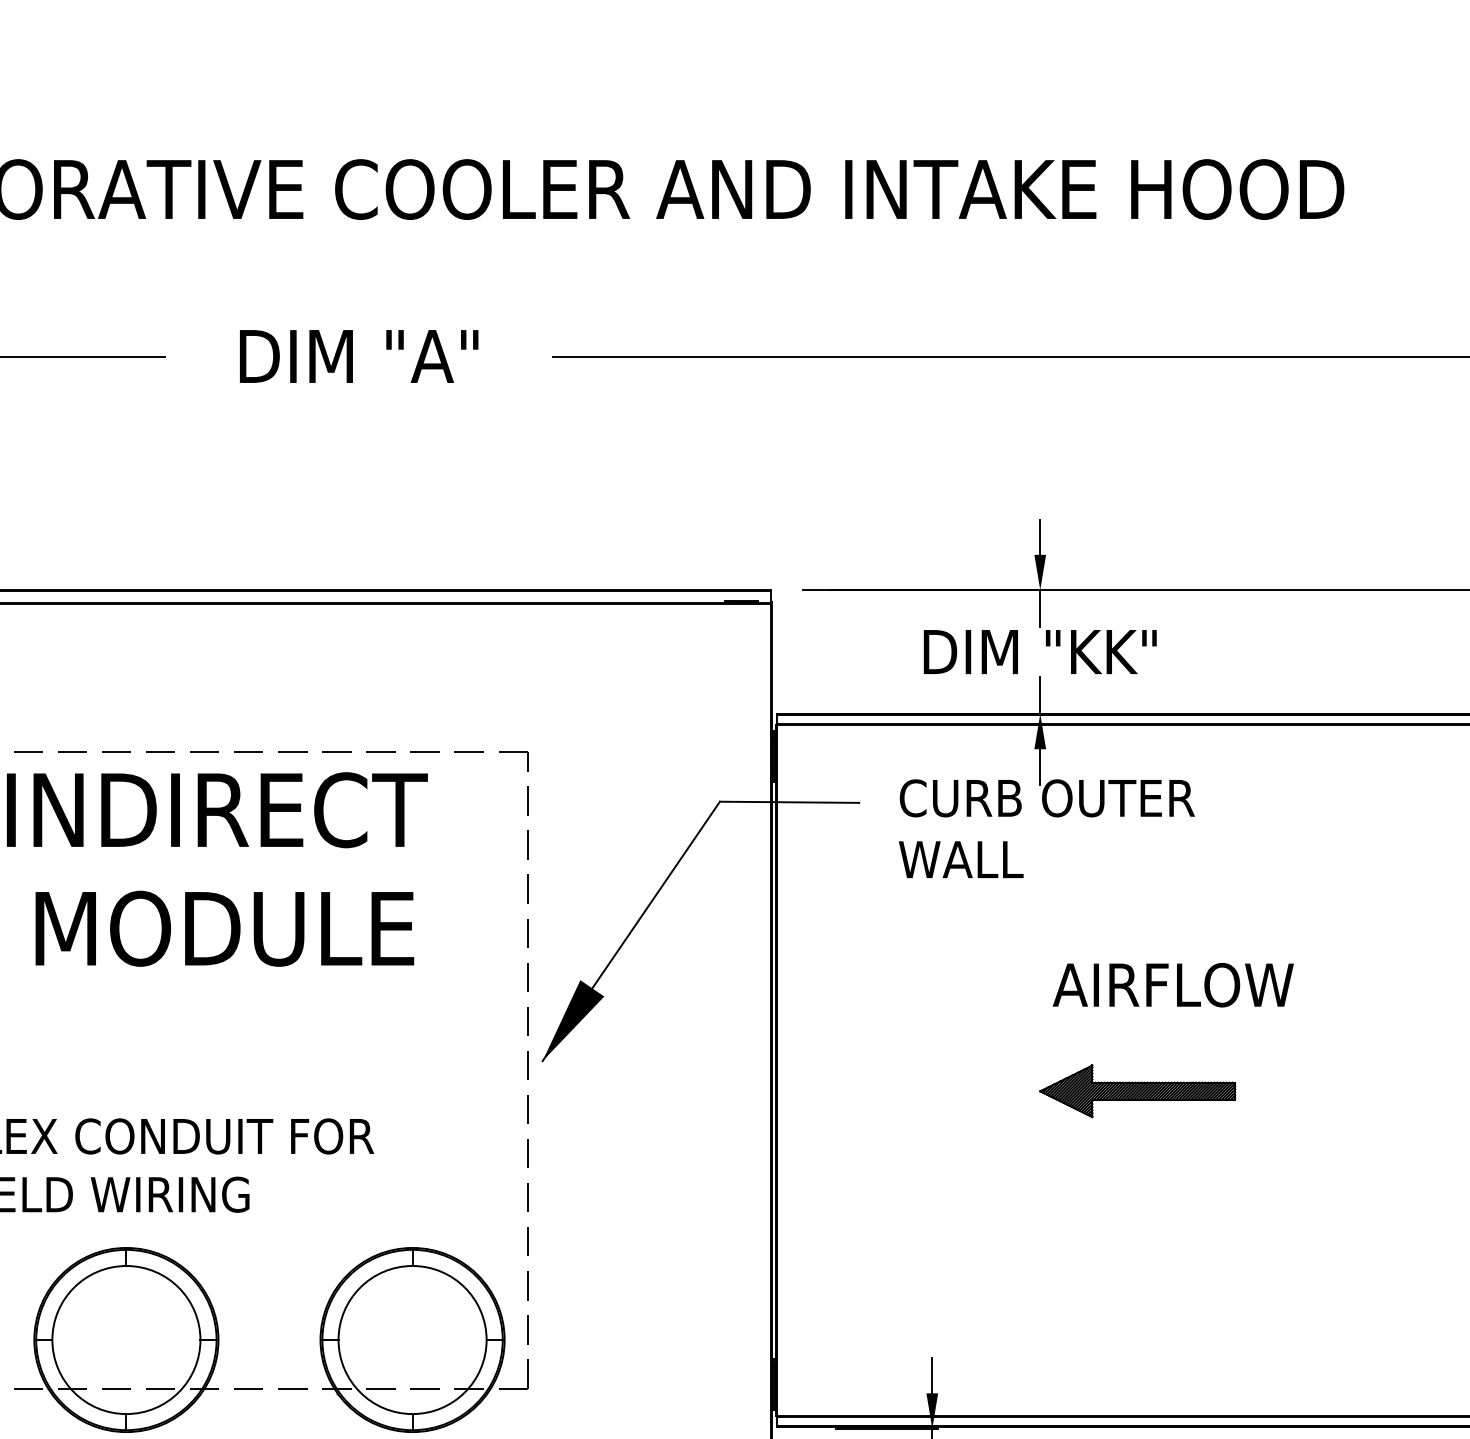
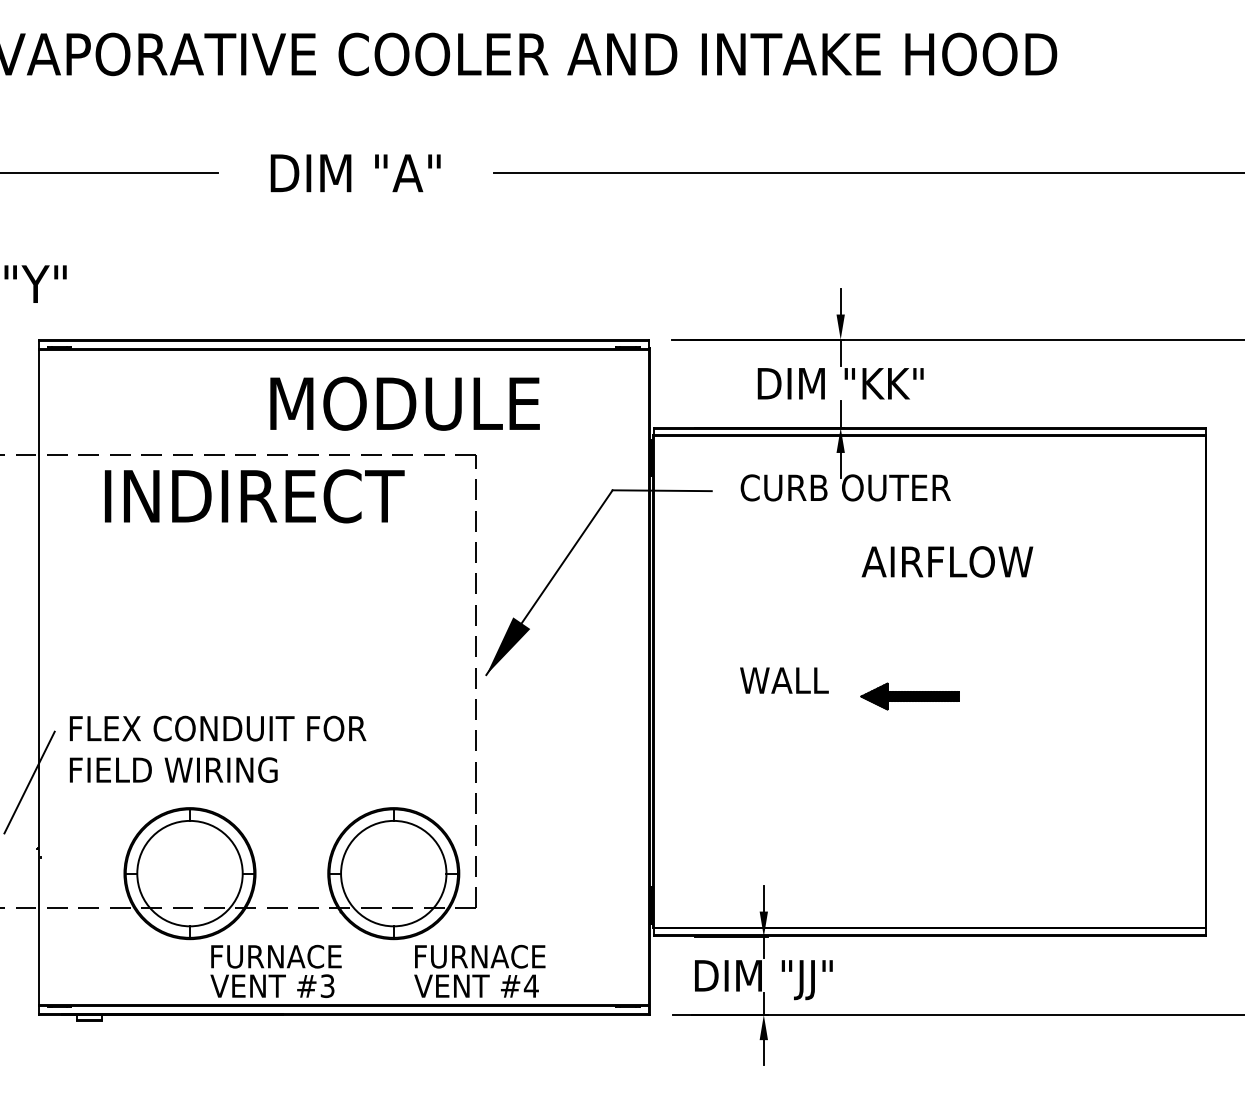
text: (961, 859) -> (784, 680), moved
text: (224, 928) -> (404, 403), moved
text: (1173, 984) -> (947, 561), moved
part: (1136, 1091) -> (909, 696), size x0.7

